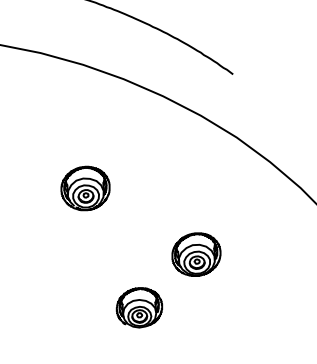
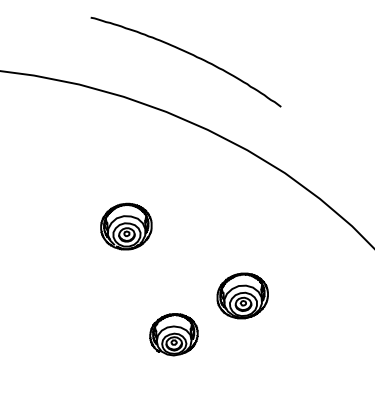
part: (139, 307) -> (173, 334), moved

